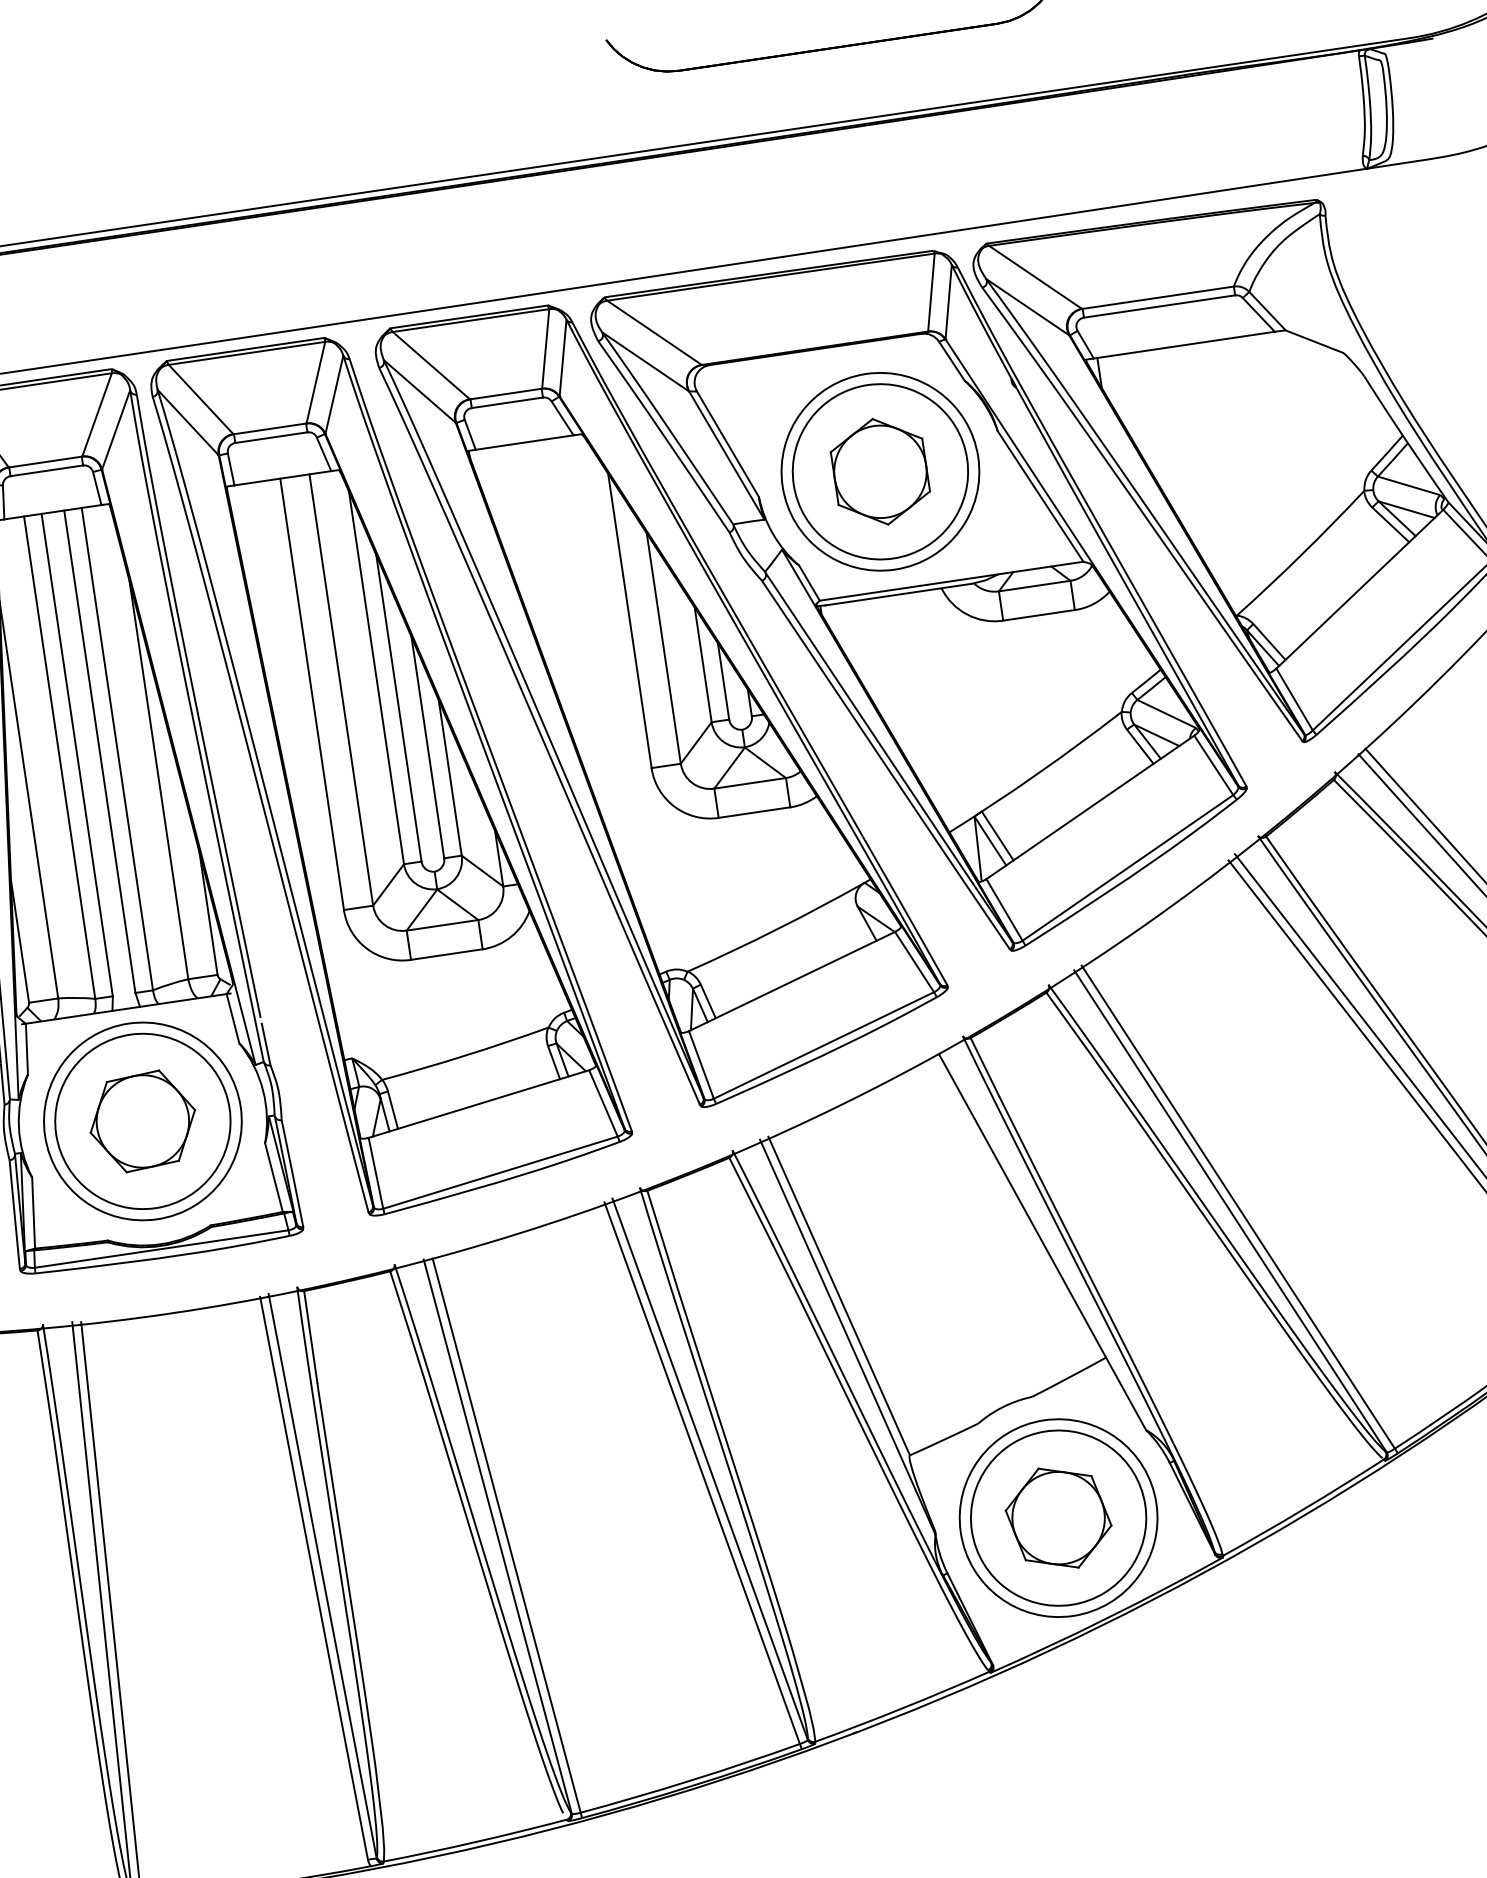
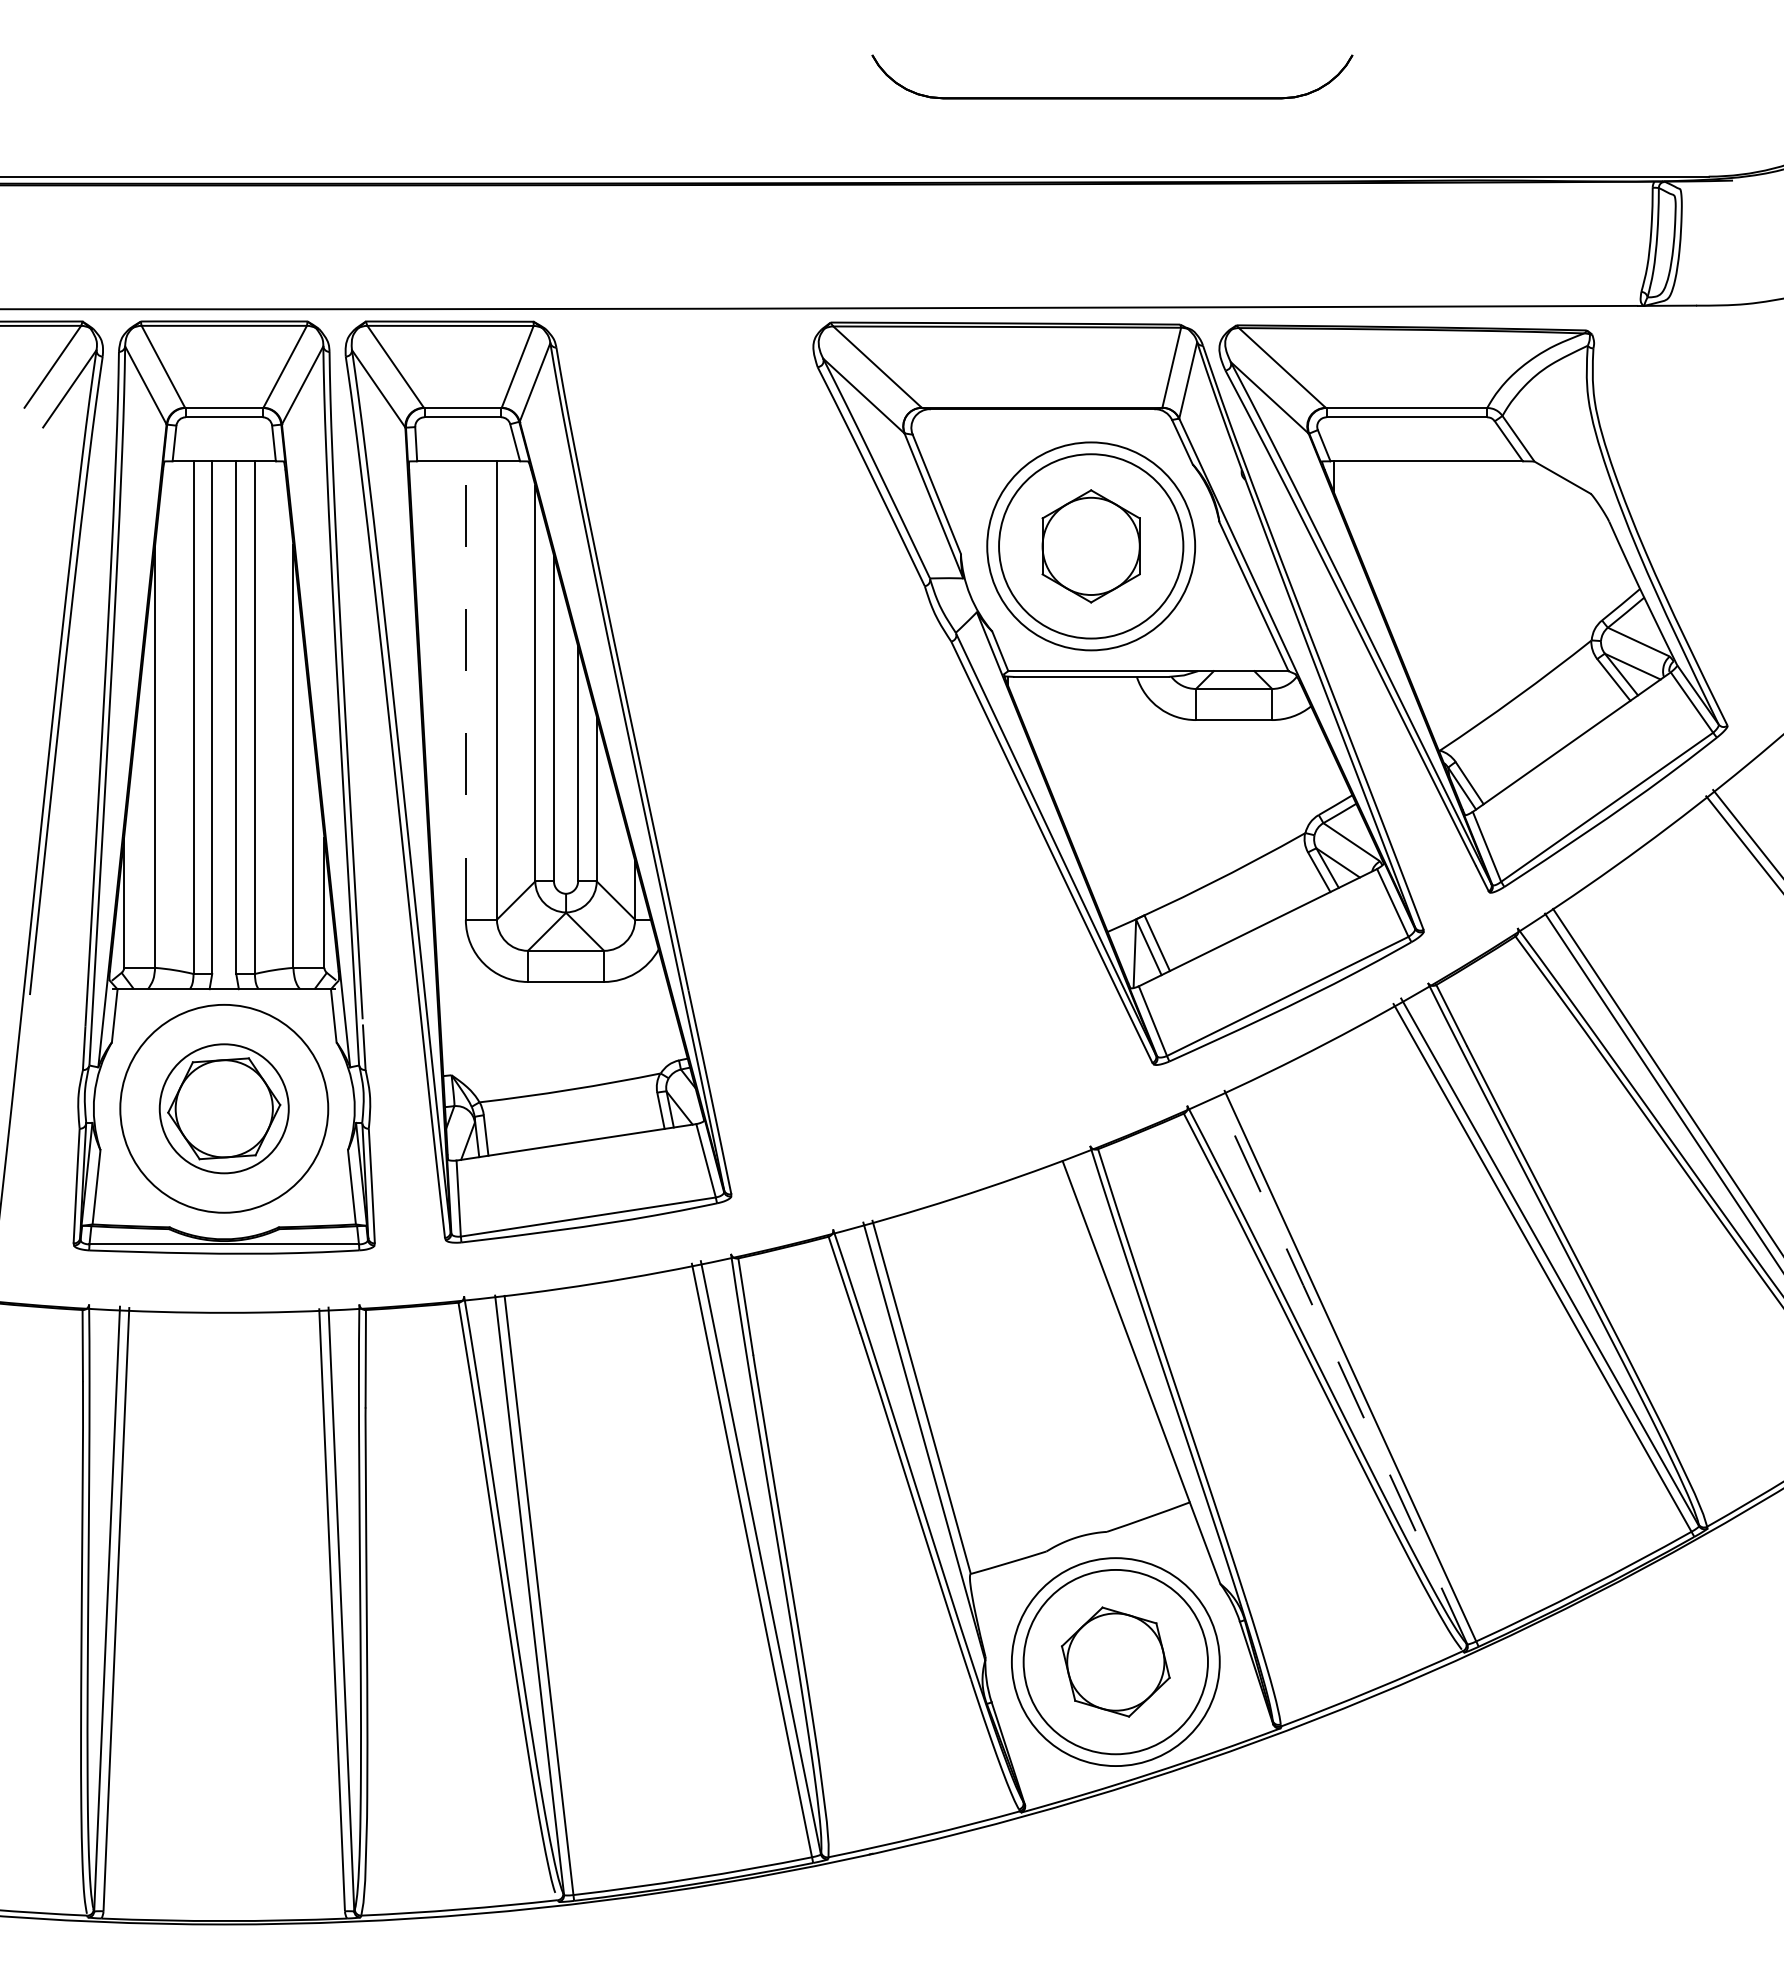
line: (311, 694) -> (465, 690), solid -> dashed
part: (666, 700) -> (833, 751), removed
circle: (143, 1121) -> (224, 1108), size x0.7
line: (1230, 1210) -> (1341, 1368), solid -> dashed

